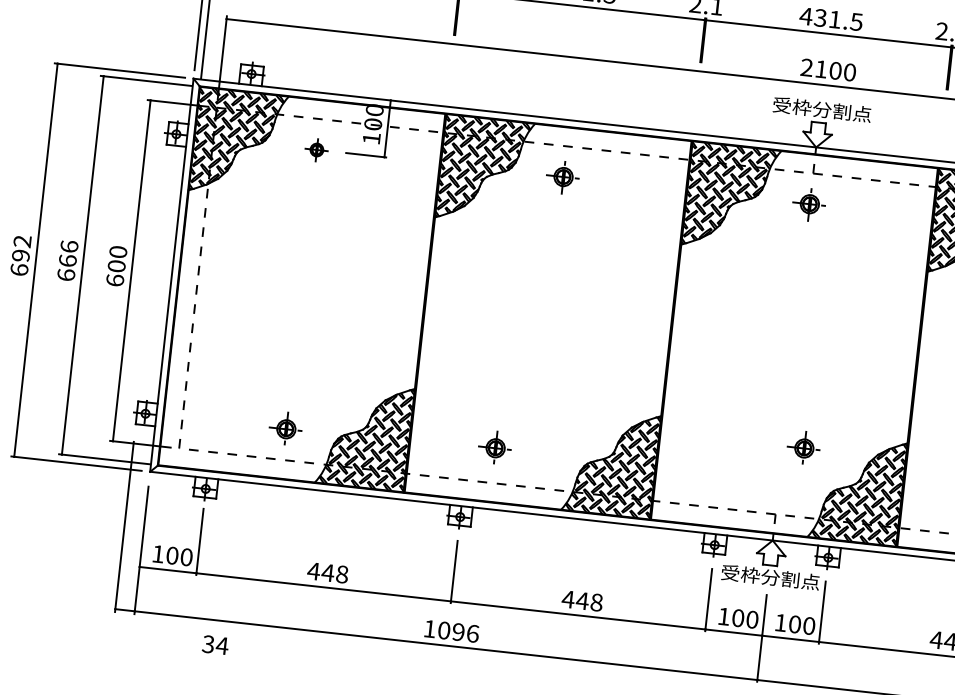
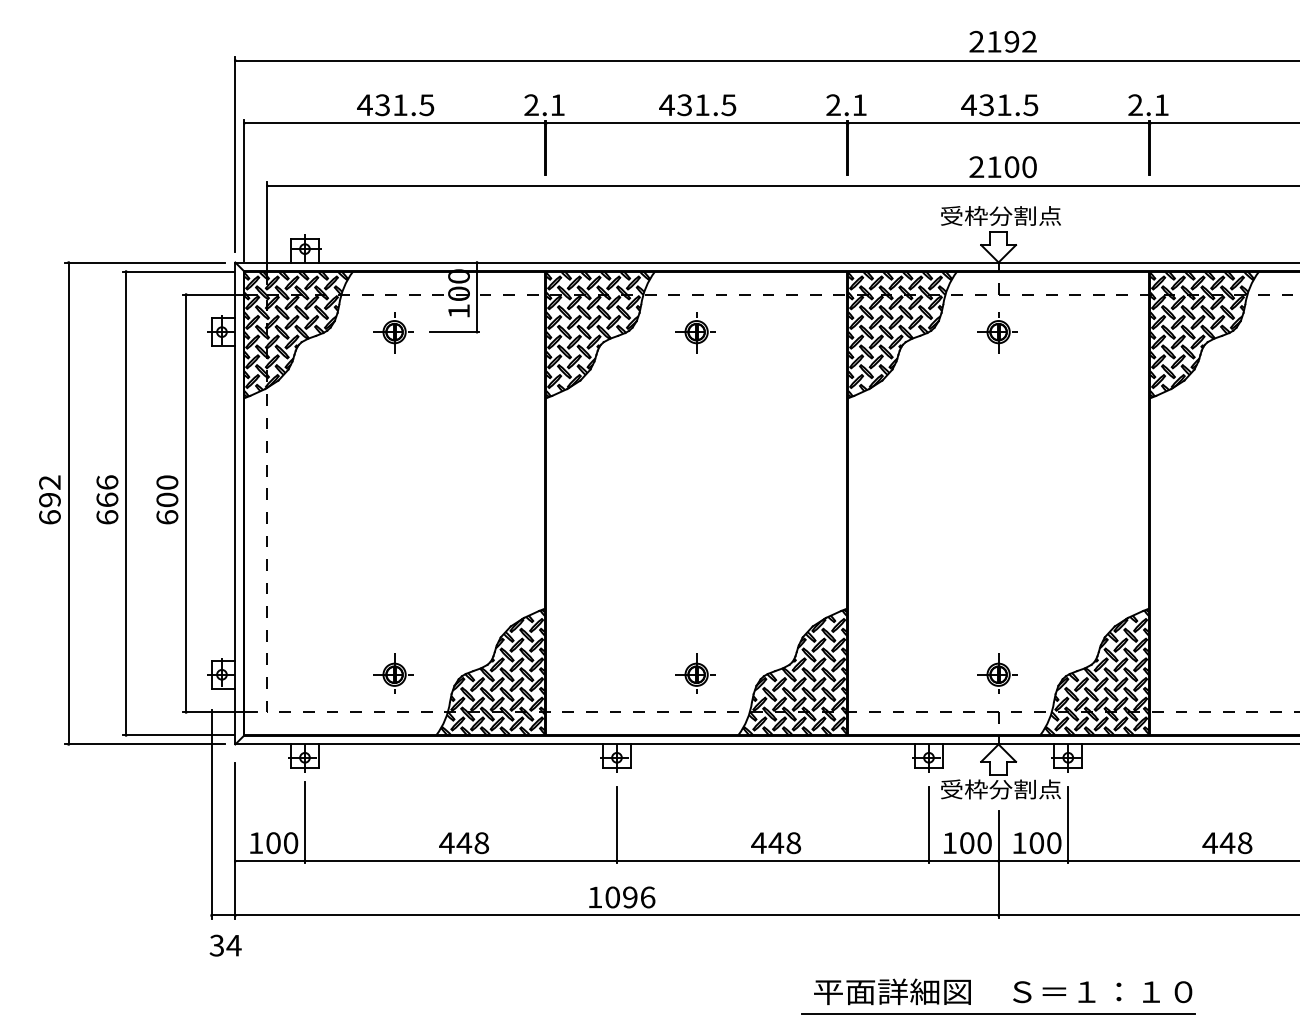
part: (316, 150) -> (393, 332), size x1.43
part: (494, 447) -> (695, 673), moved
part: (803, 447) -> (997, 673), moved
text: (215, 644) -> (225, 945), moved

